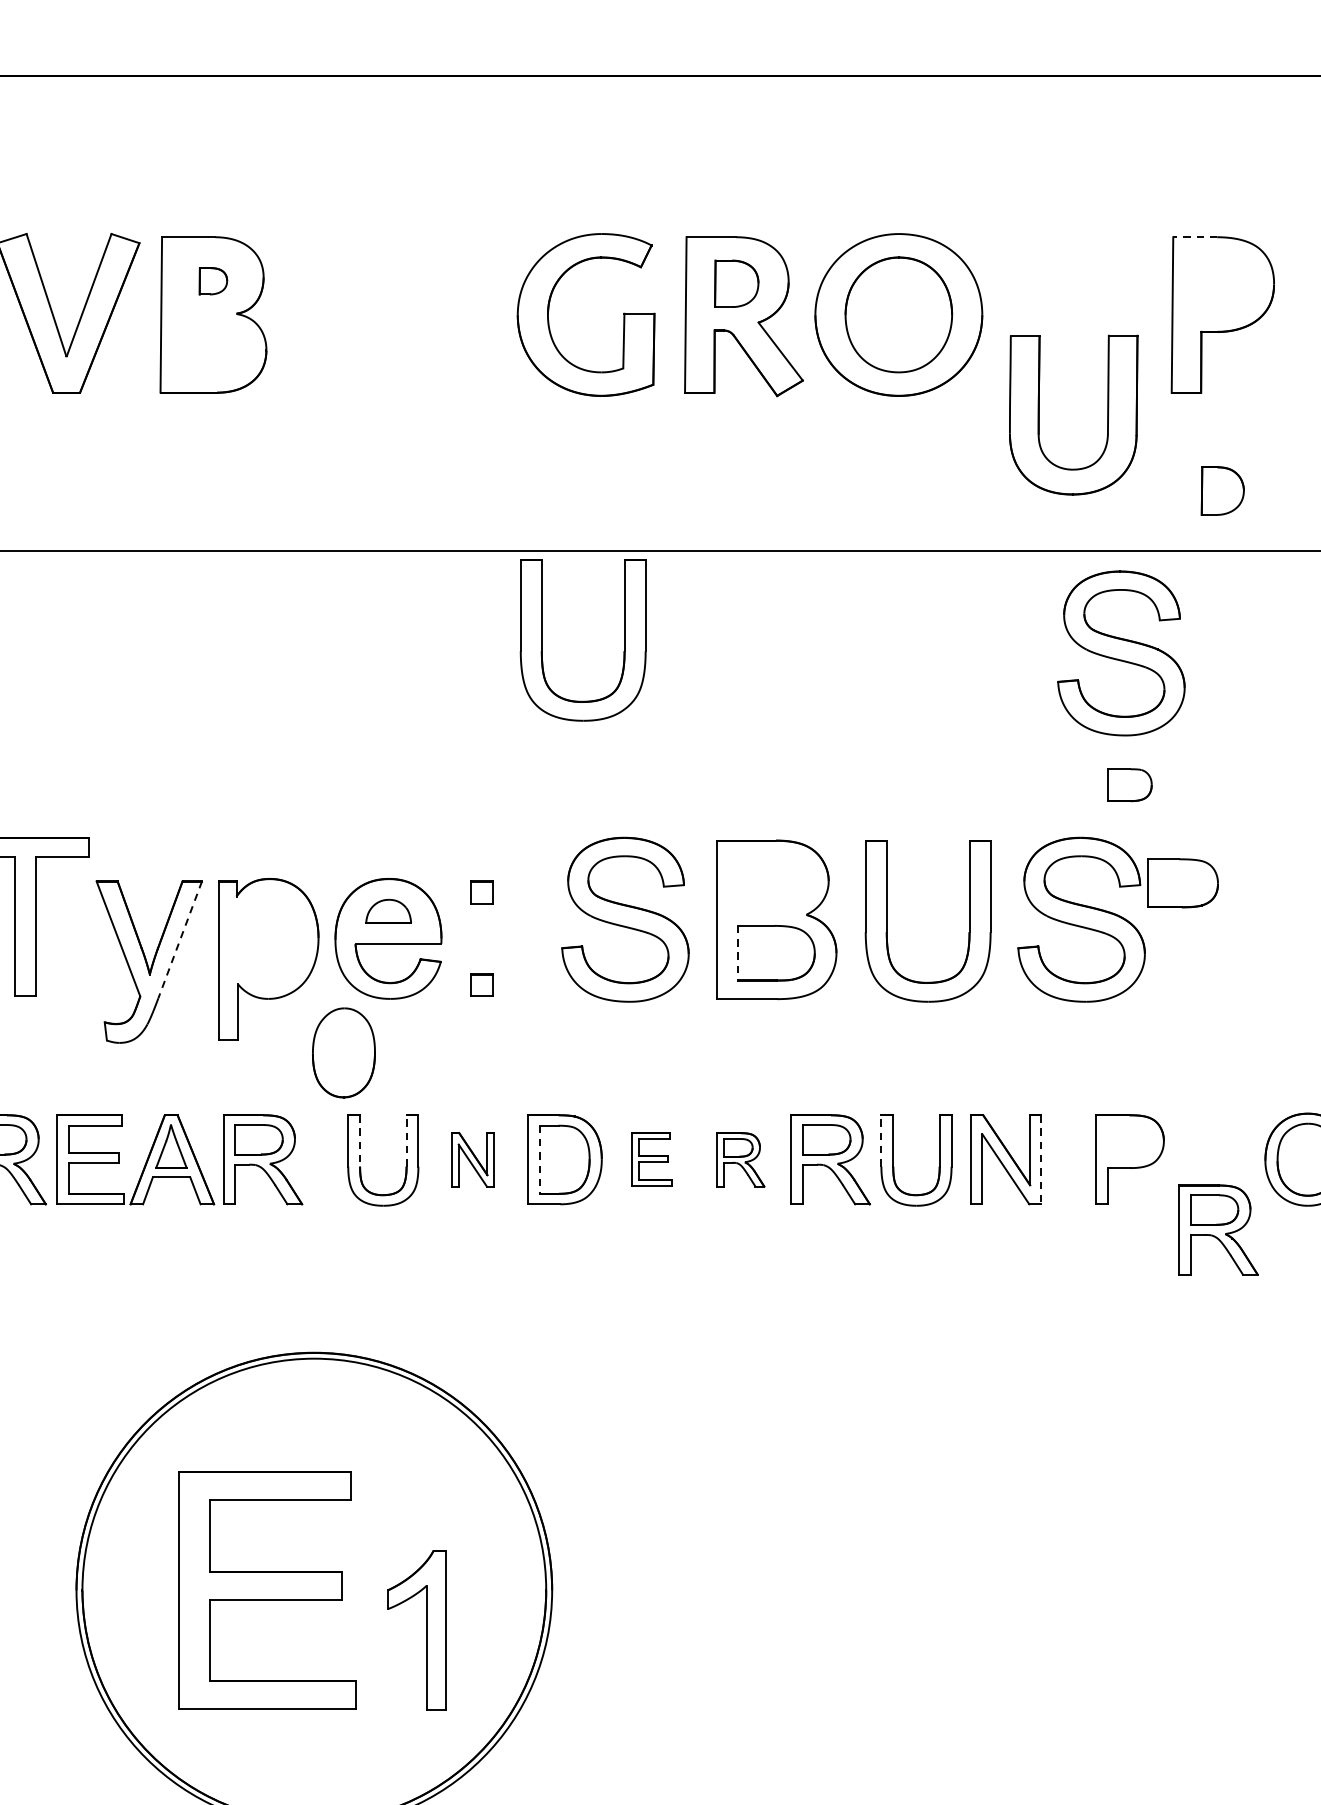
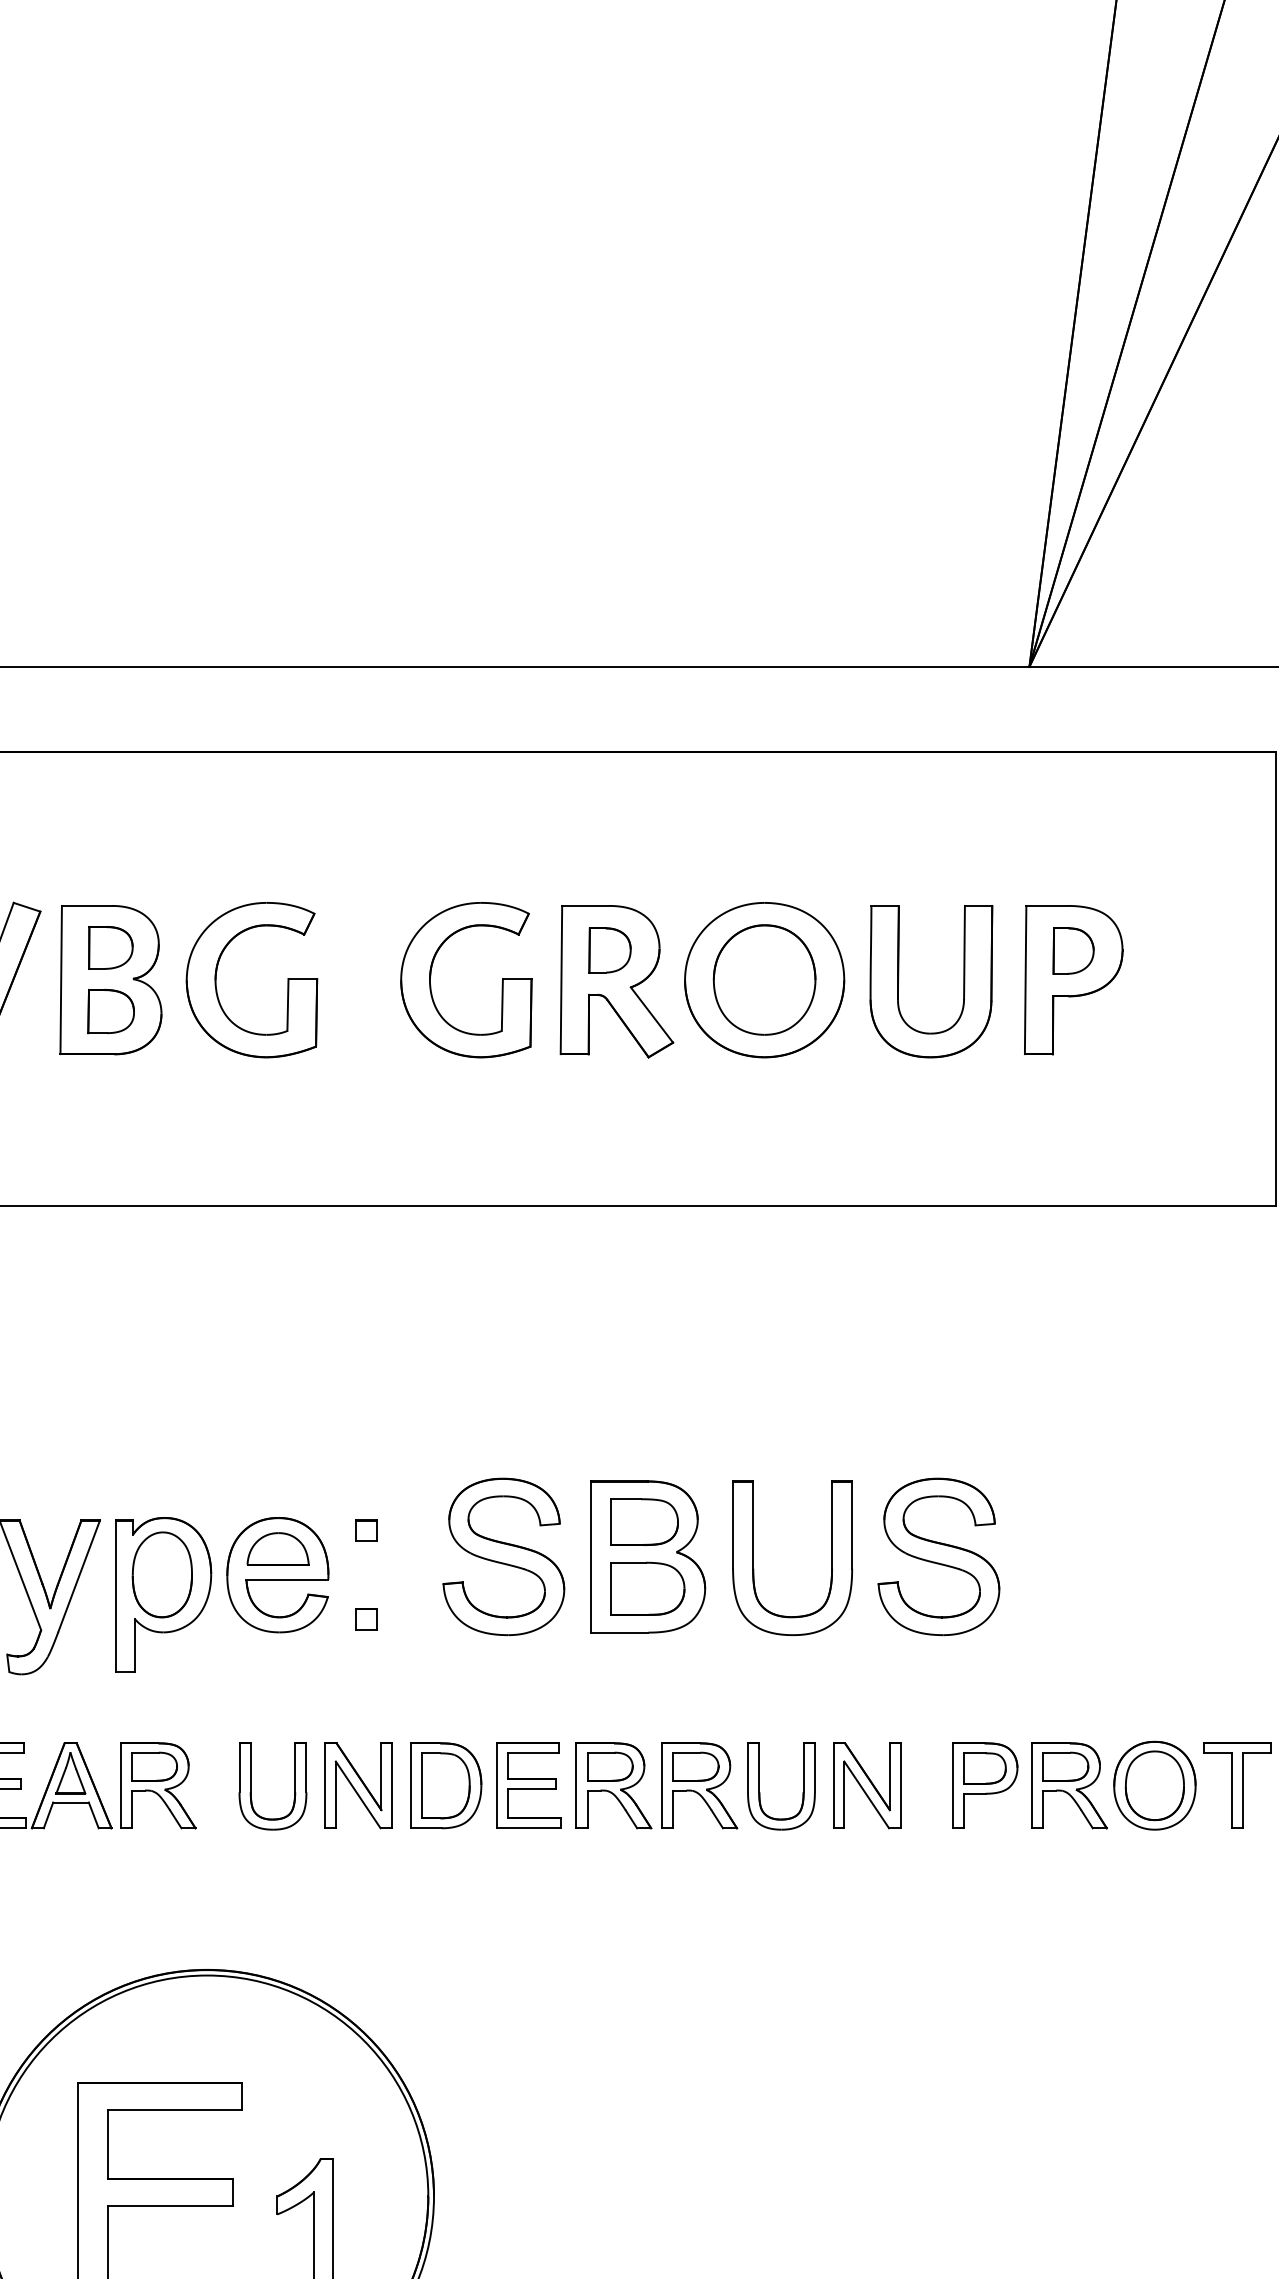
line: (1195, 236) -> (1047, 905), dashed -> solid
part: (212, 280) -> (110, 947), size x1.67
part: (324, 315) -> (216, 980), added
part: (212, 347) -> (110, 1011), added
part: (1107, 415) -> (963, 981), moved
part: (1222, 490) -> (1073, 950), moved
part: (542, 639) -> (424, 1289), removed
part: (1120, 653) -> (976, 1302), removed
part: (1129, 785) -> (984, 1768), moved
part: (1182, 882) -> (644, 1521), moved
part: (388, 910) -> (277, 1548), size x1.43
line: (180, 940) -> (79, 1576), dashed -> solid
line: (737, 952) -> (610, 1588), dashed -> solid
part: (342, 1052) -> (161, 1574), moved
line: (359, 1140) -> (250, 1767), dashed -> solid
line: (406, 1140) -> (295, 1767), dashed -> solid
line: (881, 1140) -> (748, 1767), dashed -> solid
part: (473, 1159) -> (358, 1785), size x1.67
part: (651, 1159) -> (528, 1785), size x1.67
part: (740, 1159) -> (613, 1785), size x1.67
line: (540, 1160) -> (422, 1786), dashed -> solid
line: (1041, 1160) -> (900, 1786), dashed -> solid
part: (1218, 1229) -> (1069, 1785), moved

